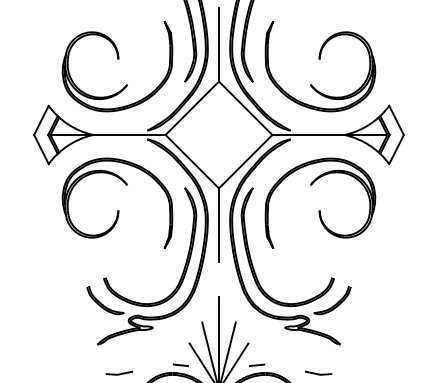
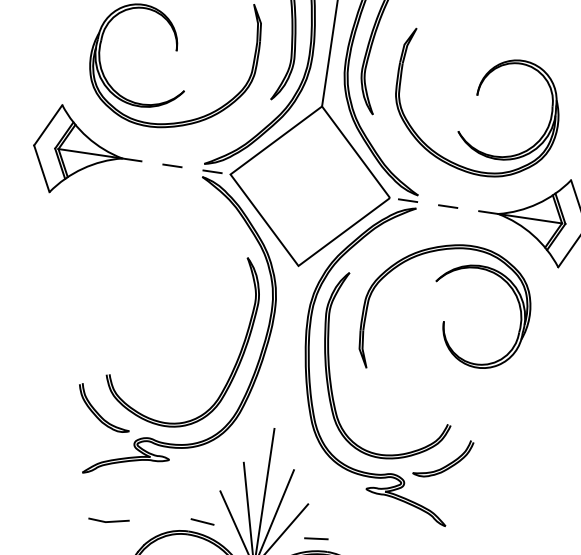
line: (129, 135) -> (176, 167), solid -> dashed
line: (308, 135) -> (443, 206), solid -> dashed
part: (117, 210) -> (142, 276), removed
line: (218, 224) -> (289, 319), removed

